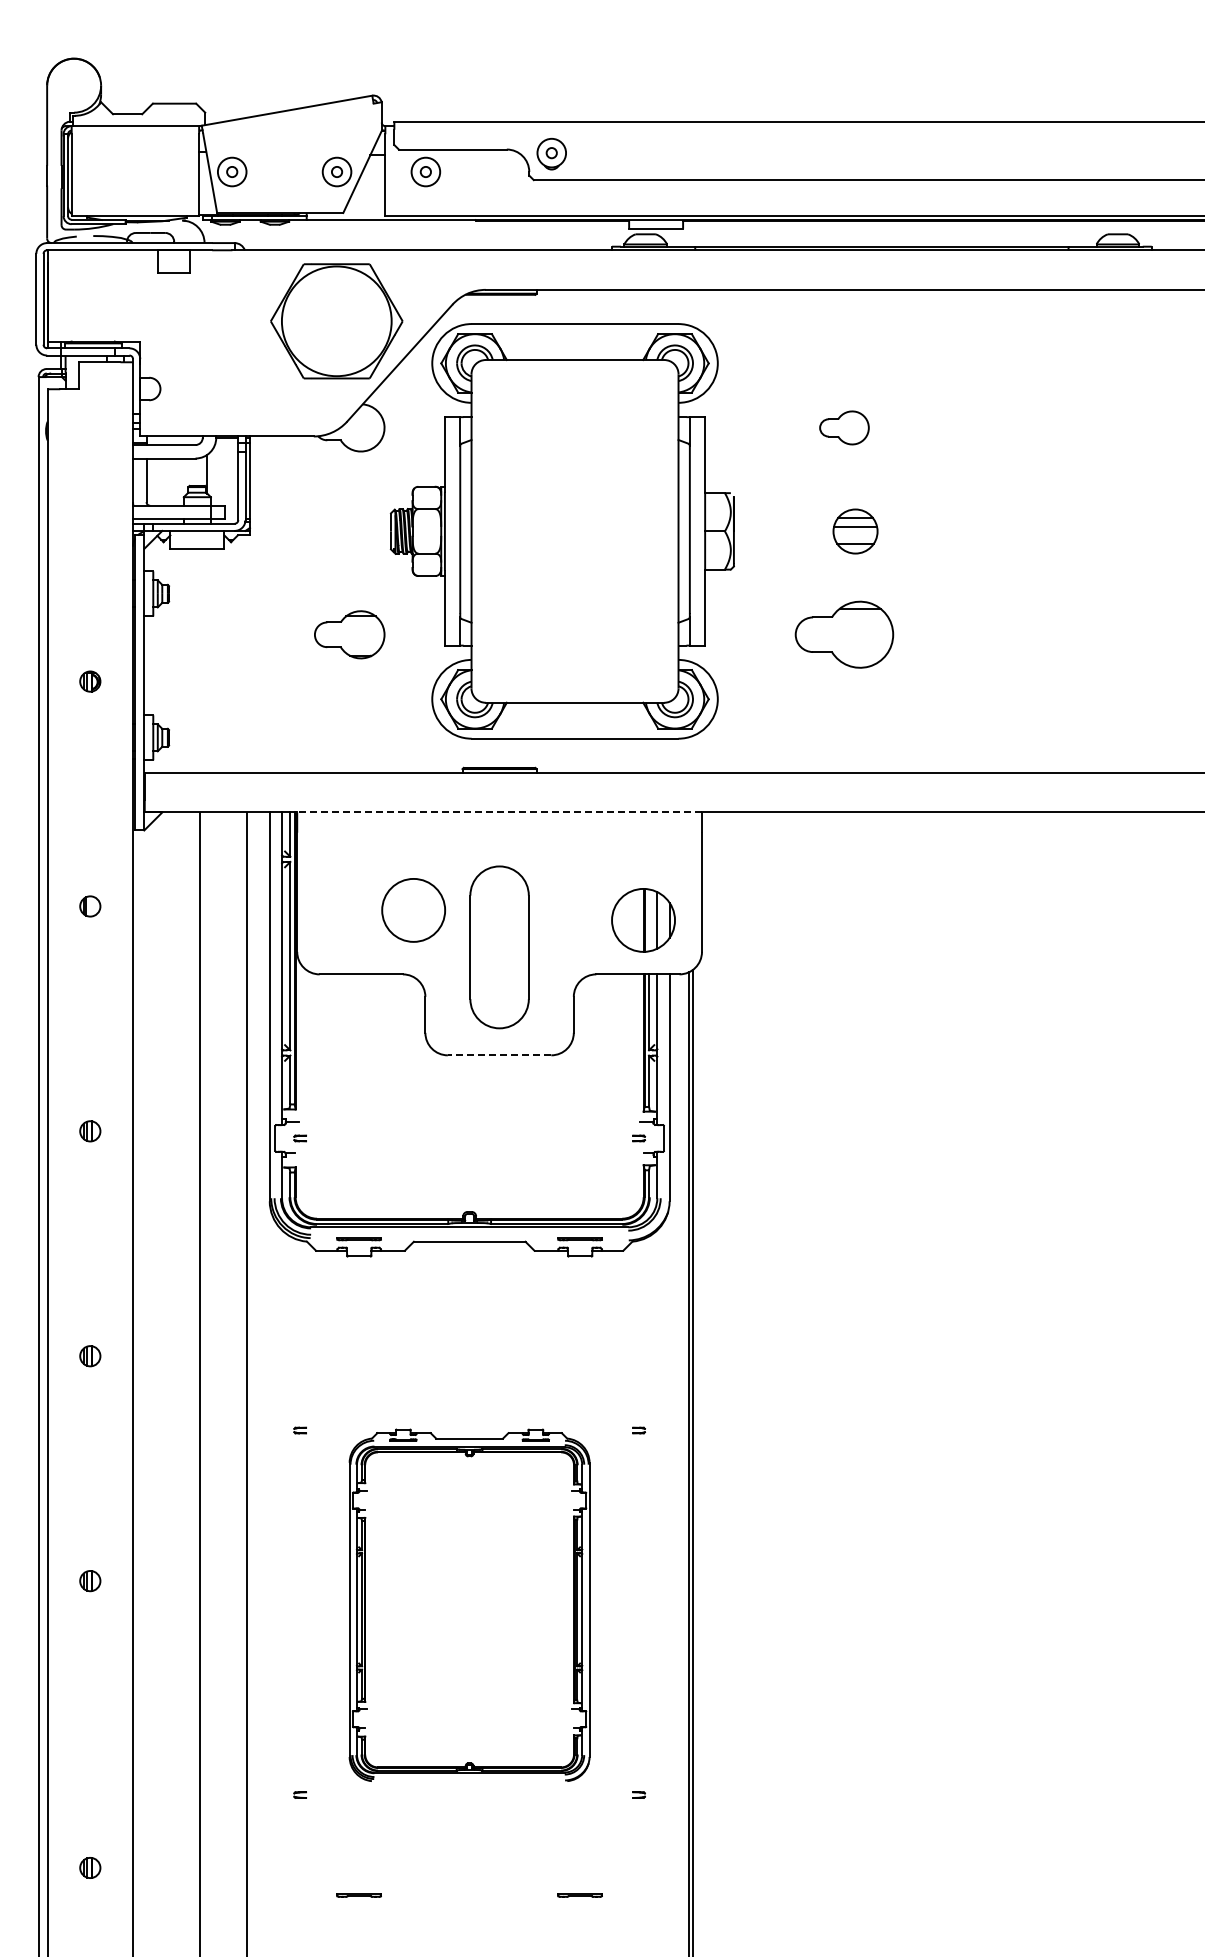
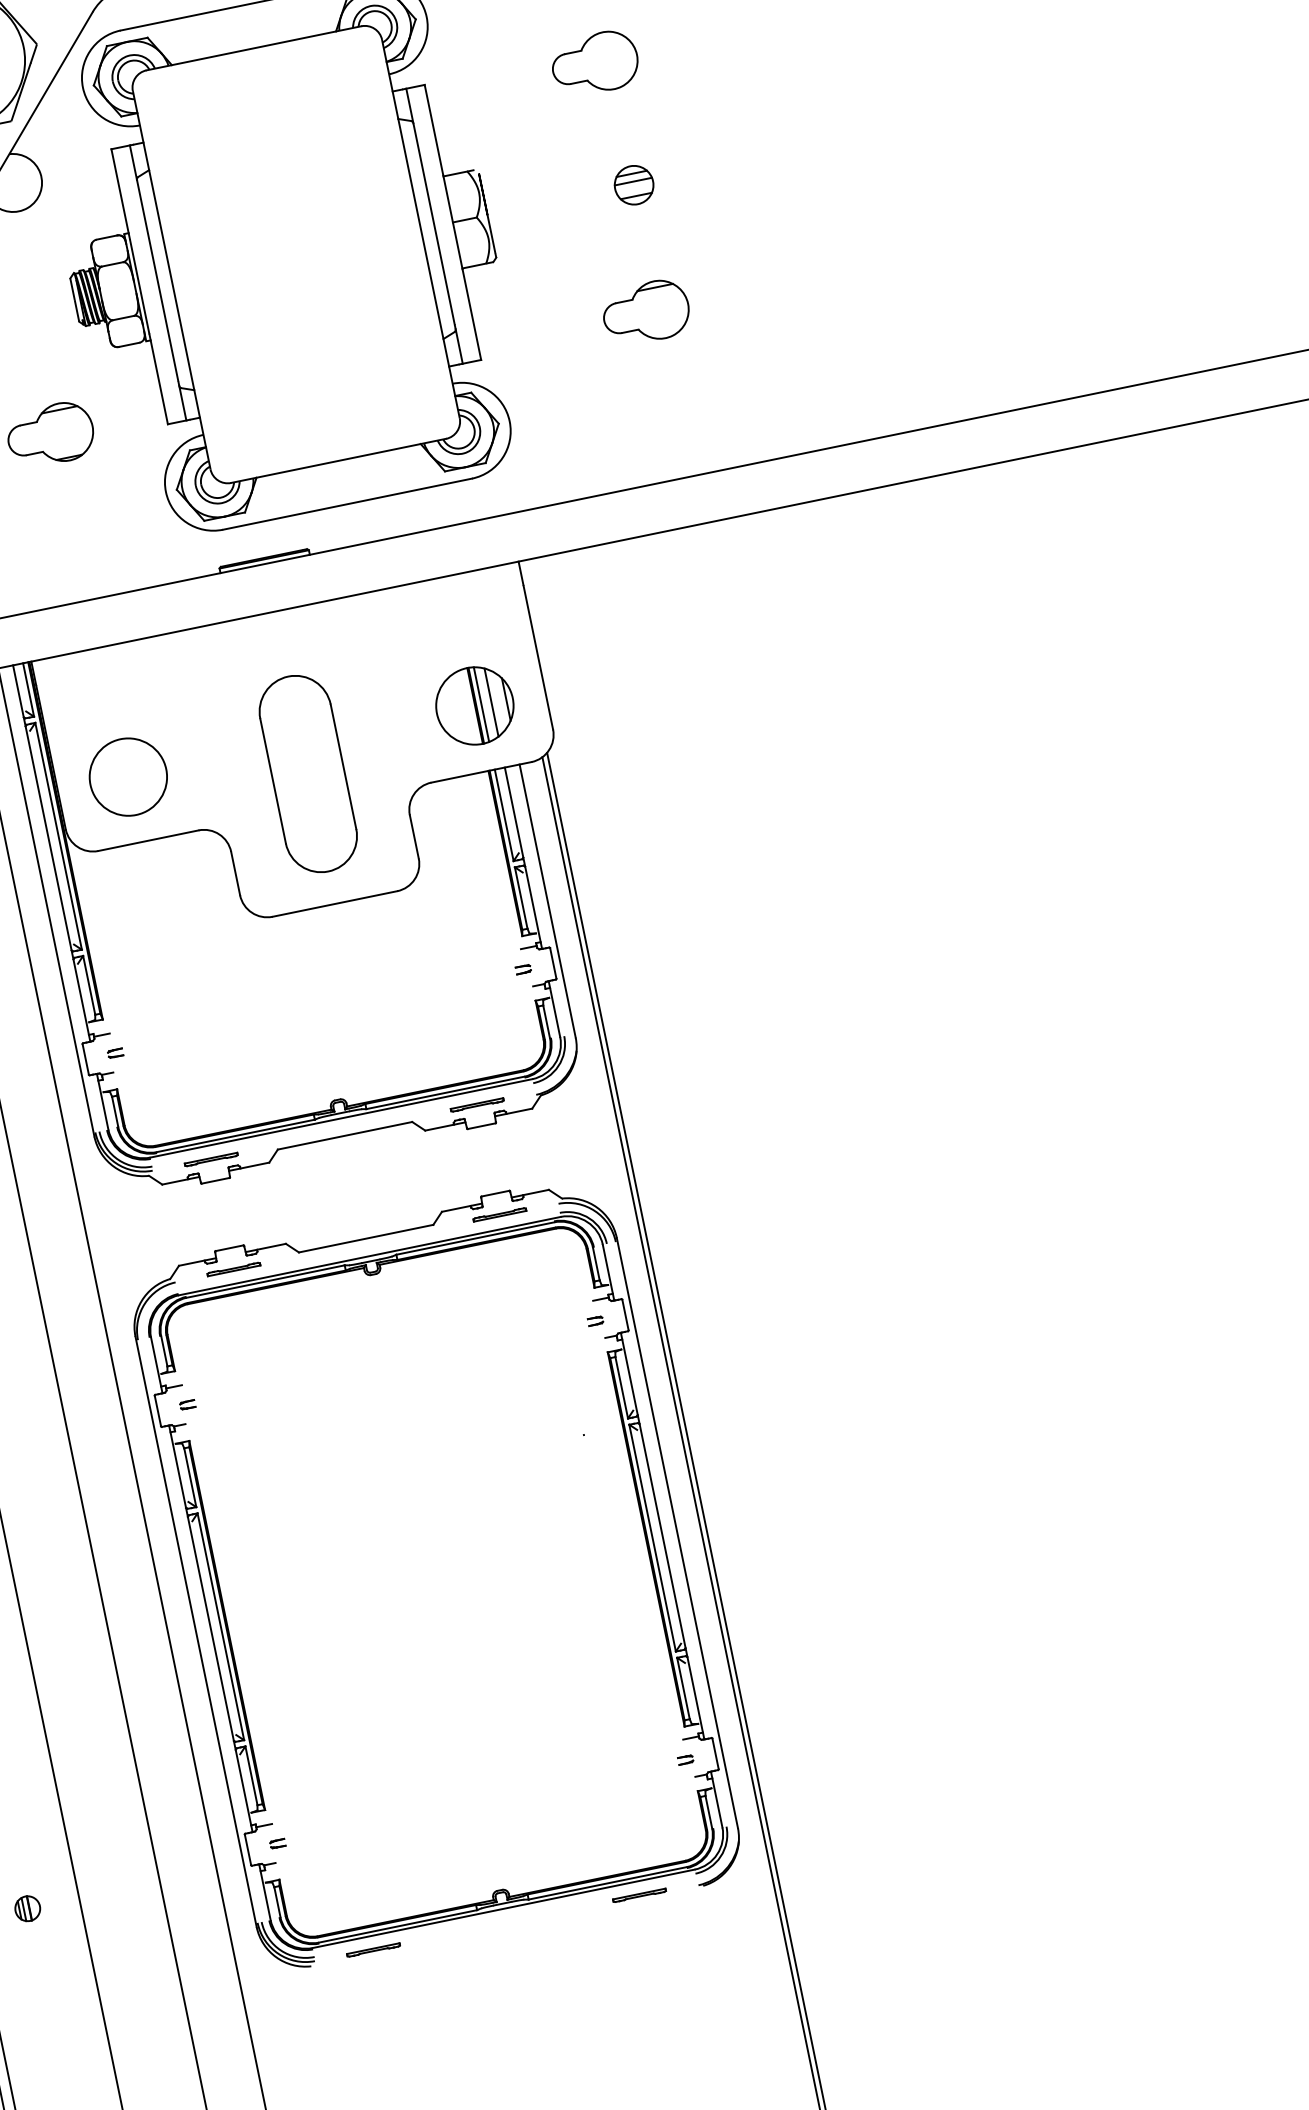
part: (844, 427) -> (595, 62), size x1.43
part: (855, 530) -> (633, 184), size x0.71
part: (844, 634) -> (646, 312), size x0.71
line: (499, 812) -> (274, 611), dashed -> solid
circle: (413, 910) -> (128, 777), moved
line: (649, 920) -> (482, 704), added
line: (499, 1055) -> (334, 904), dashed -> solid
part: (469, 1605) -> (434, 1573), size x1.67
part: (90, 1867) -> (27, 1908), moved

